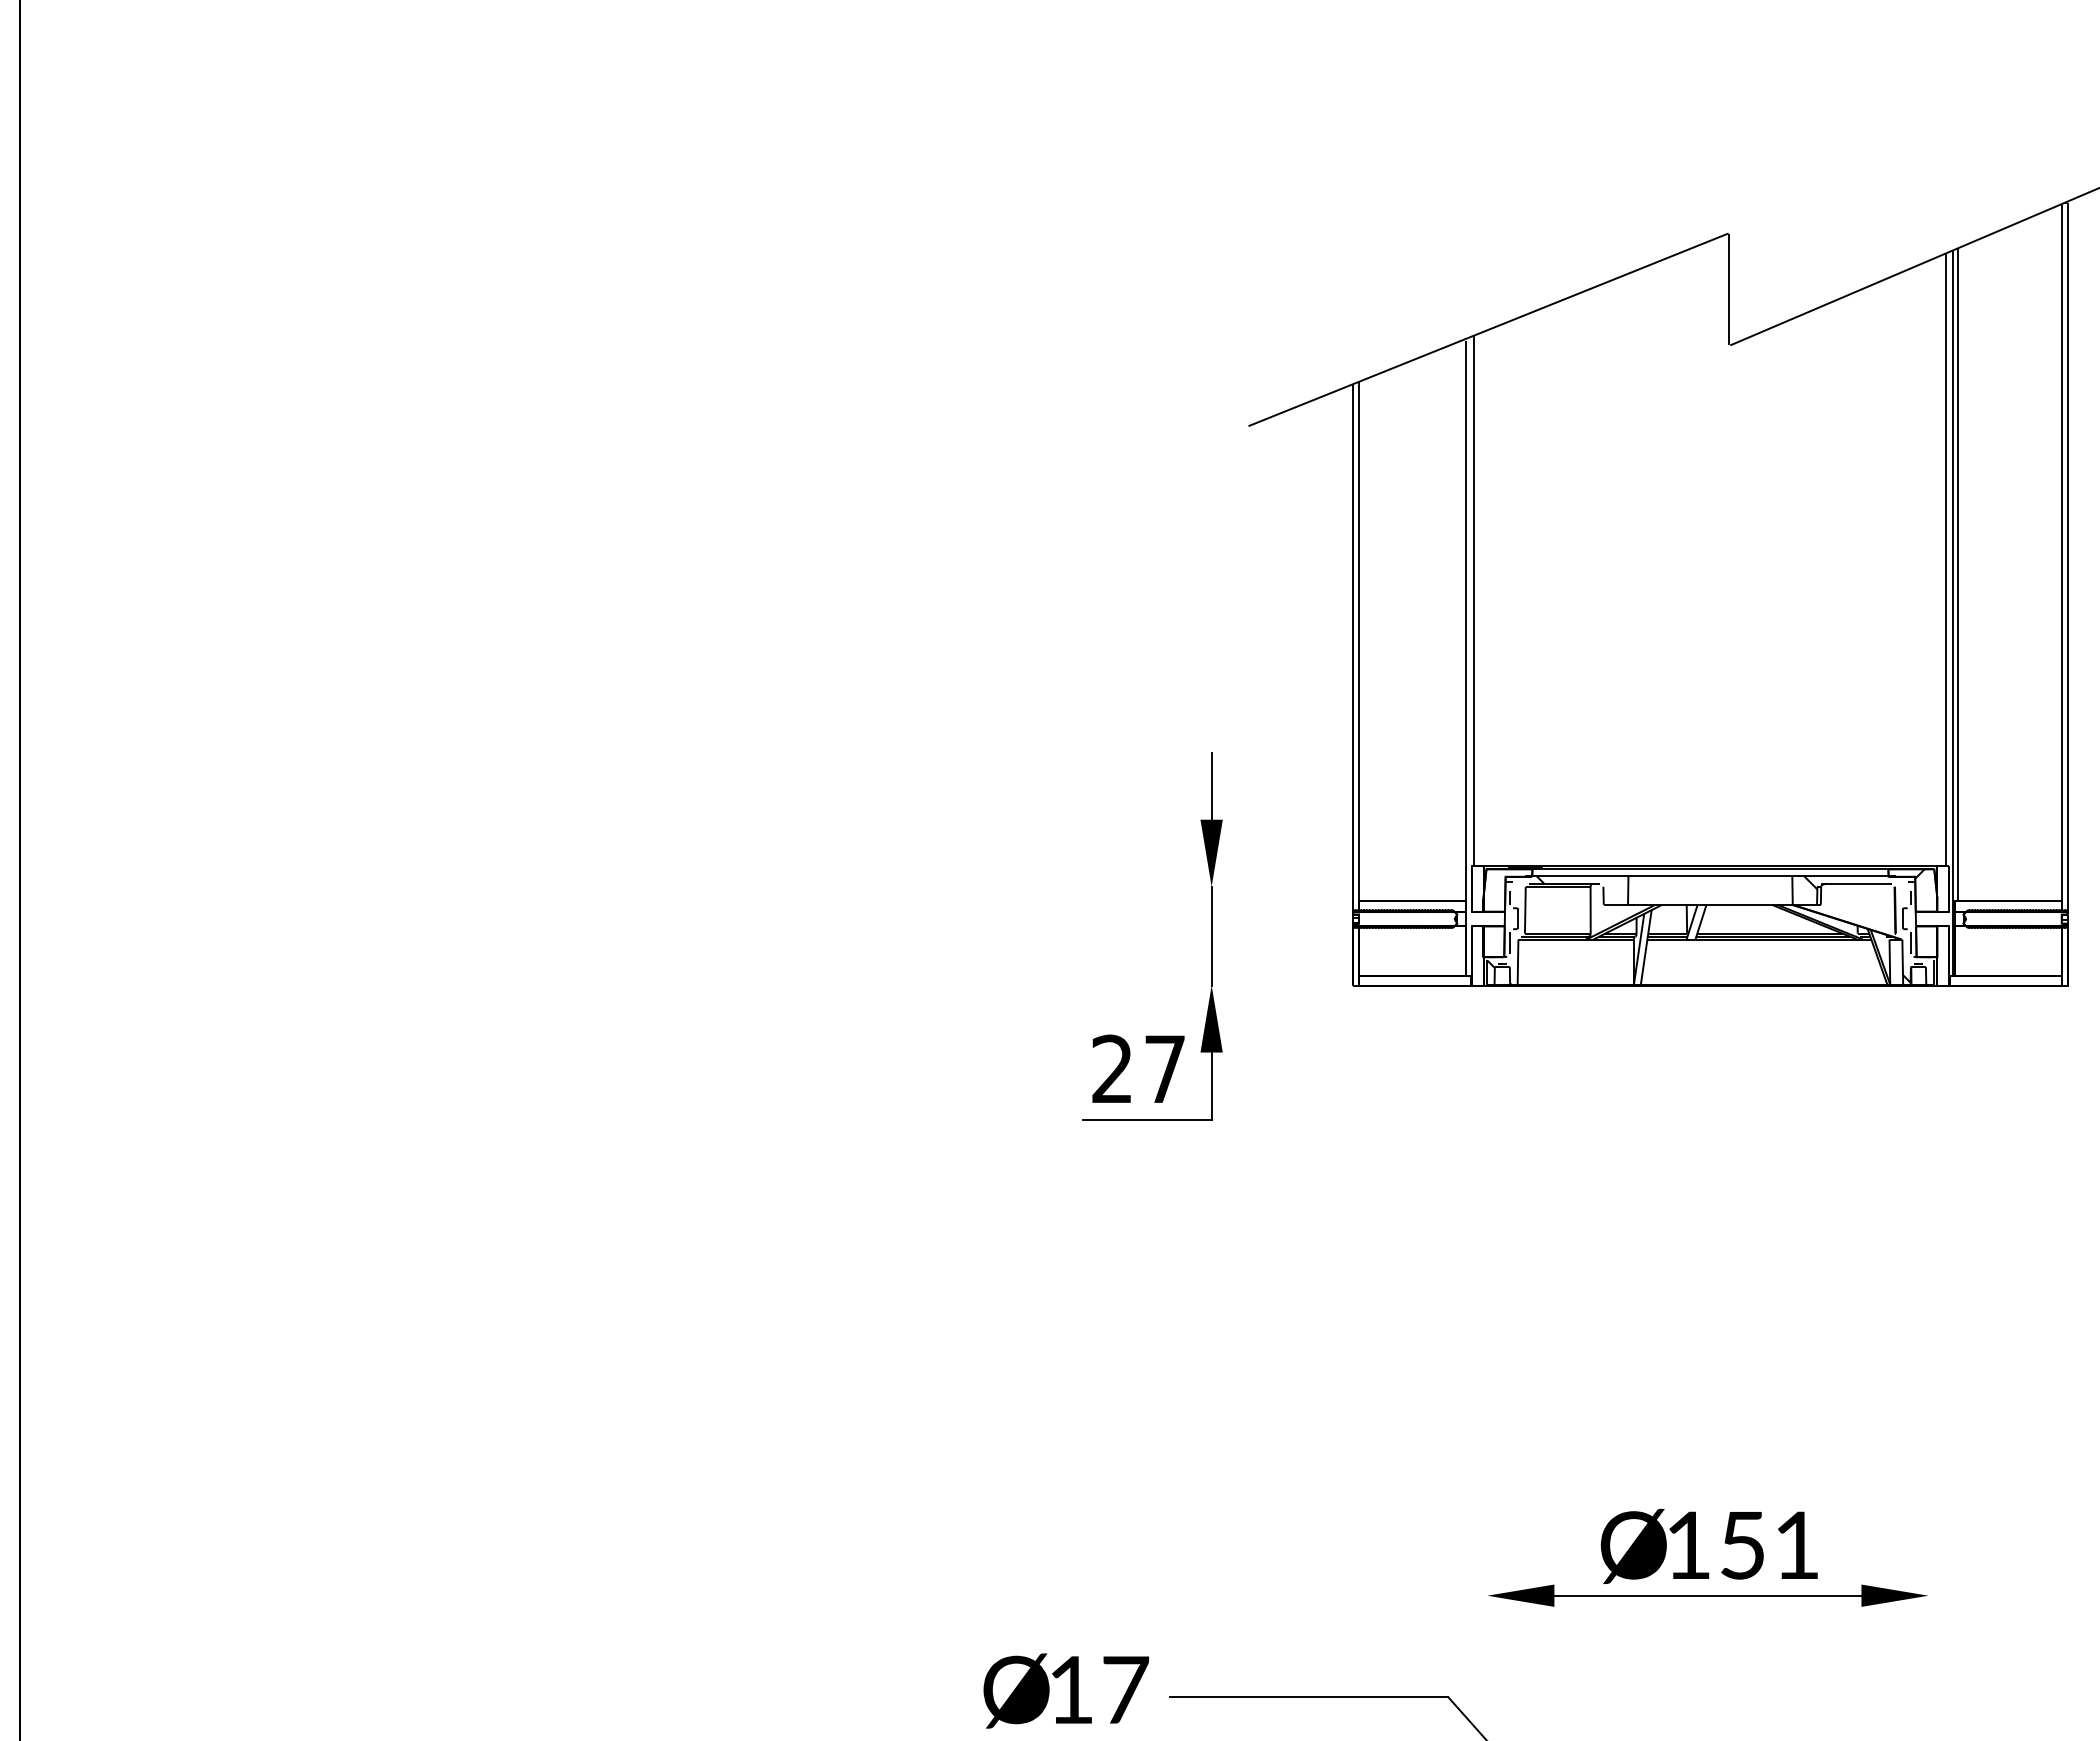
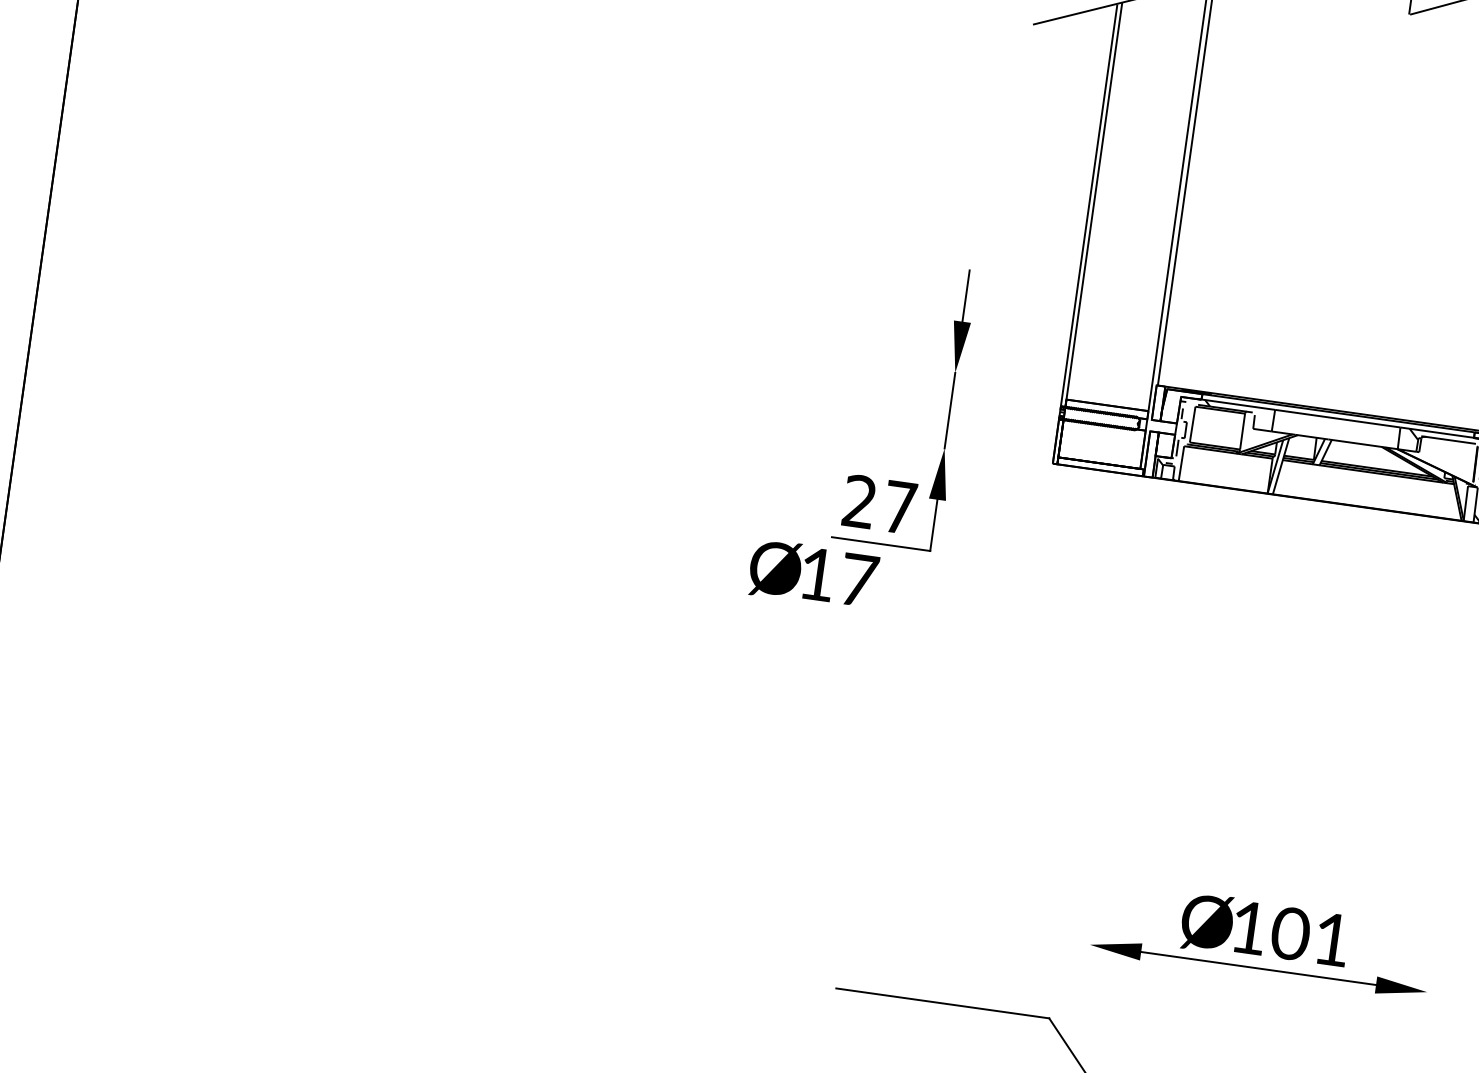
text: (1742, 1545) -> (1290, 933), 151 -> 101
text: (1066, 1690) -> (813, 574), moved

